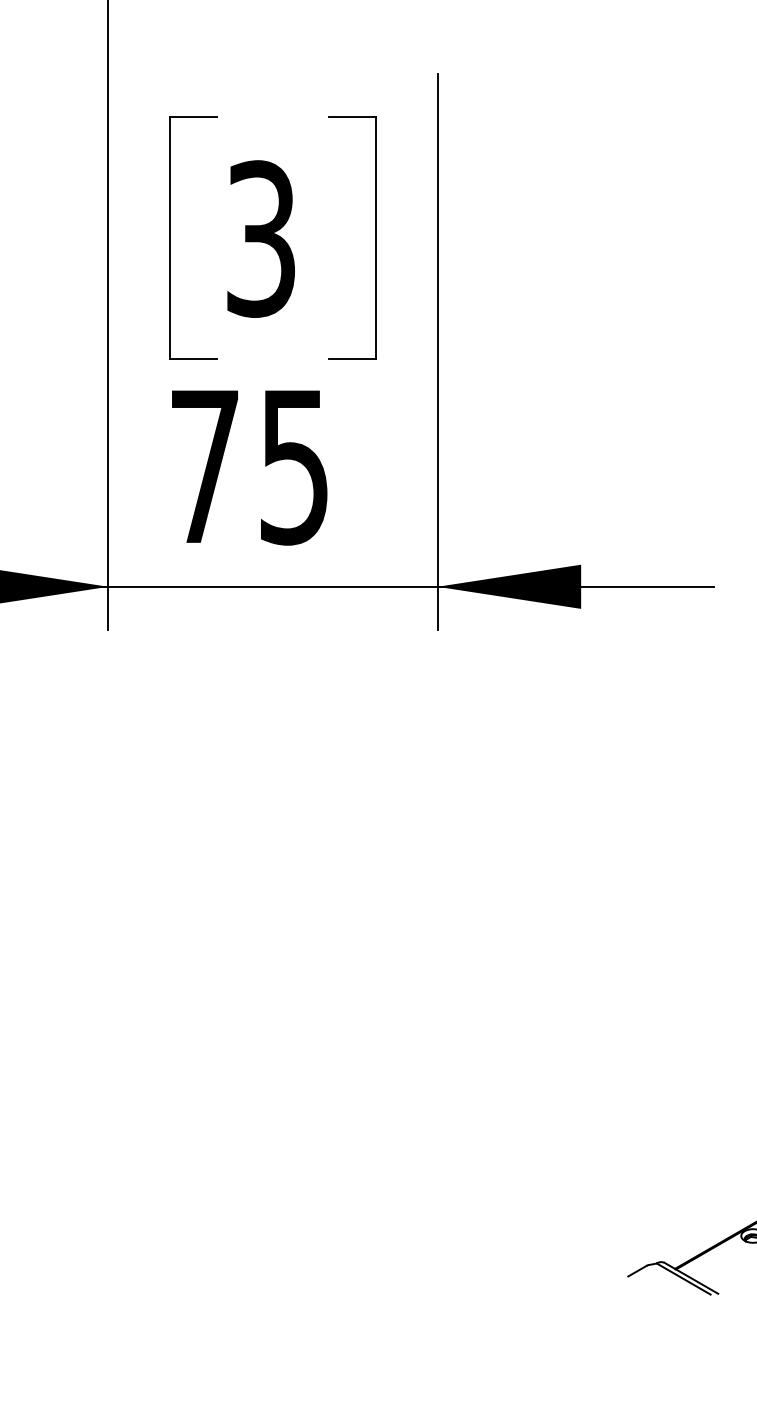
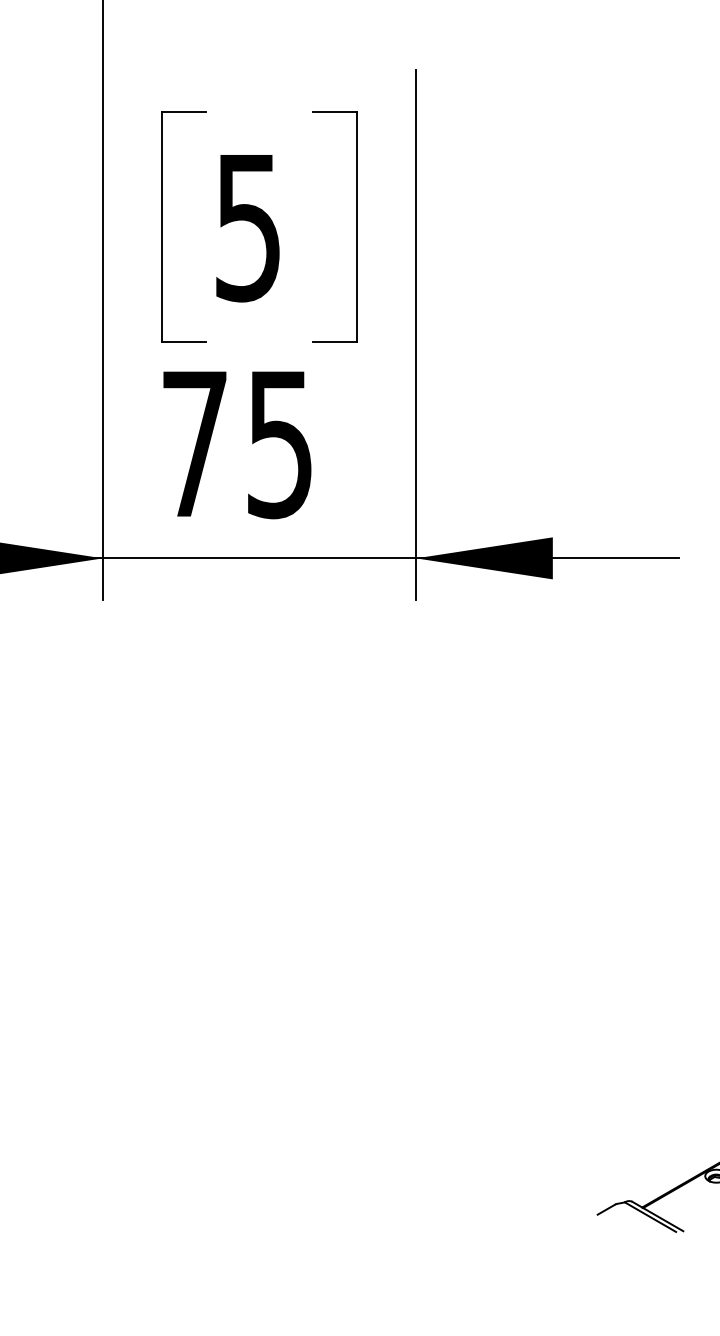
text: (260, 238) -> (247, 226), 3 -> 5

